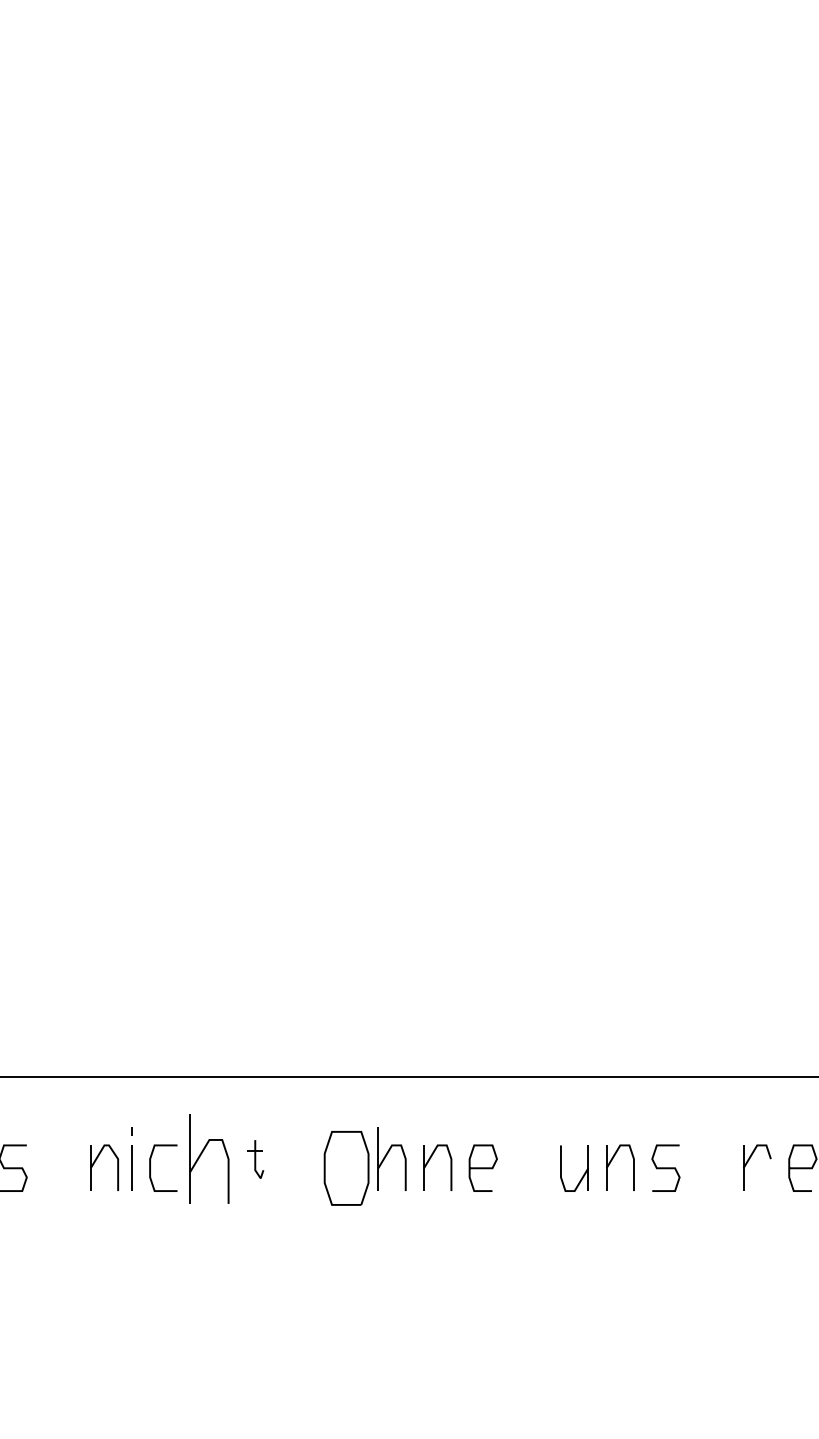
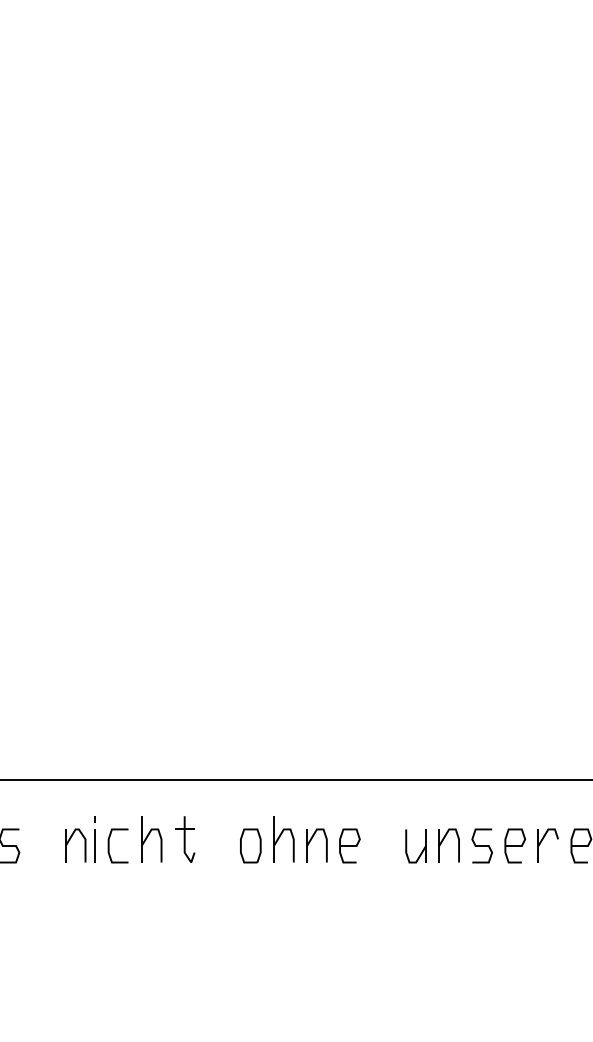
part: (209, 1158) -> (151, 838), size x0.71
part: (255, 1159) -> (184, 839), size x1.67
part: (345, 1167) -> (250, 845), size x0.62
curve: (711, 1167) -> (515, 845), added

